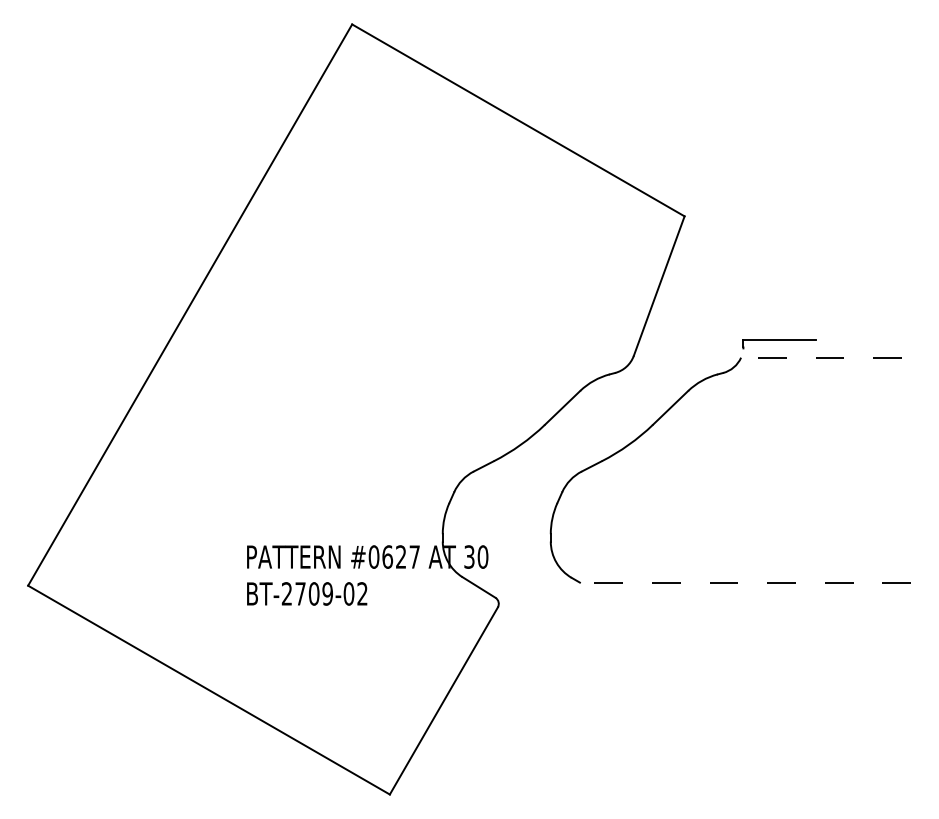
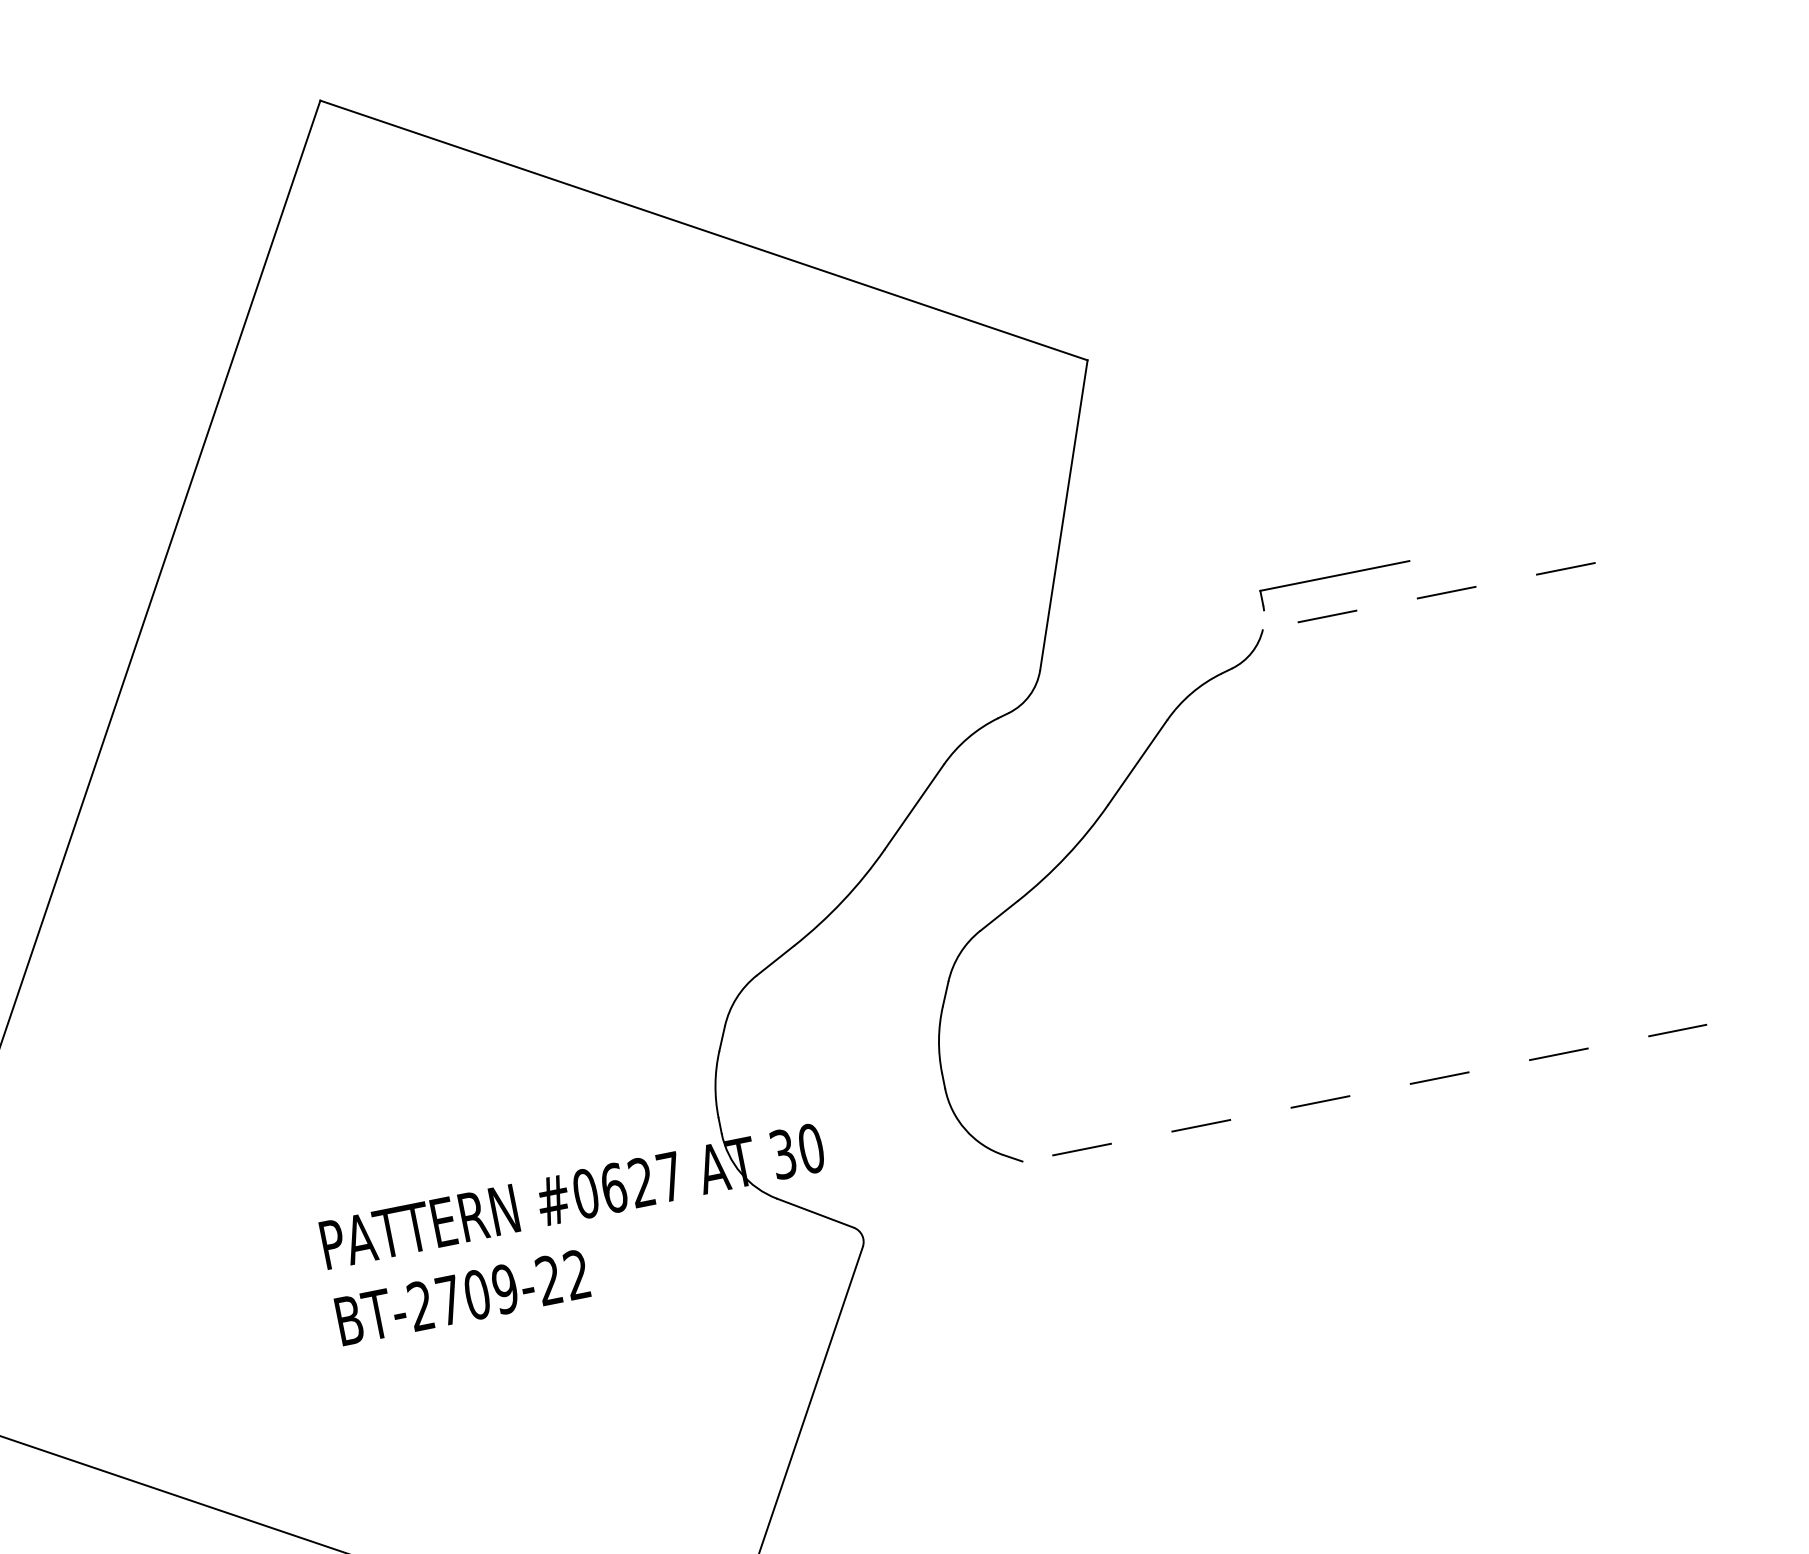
text: (348, 593) -> (548, 1279), BT-2709-02 -> BT-2709-22

